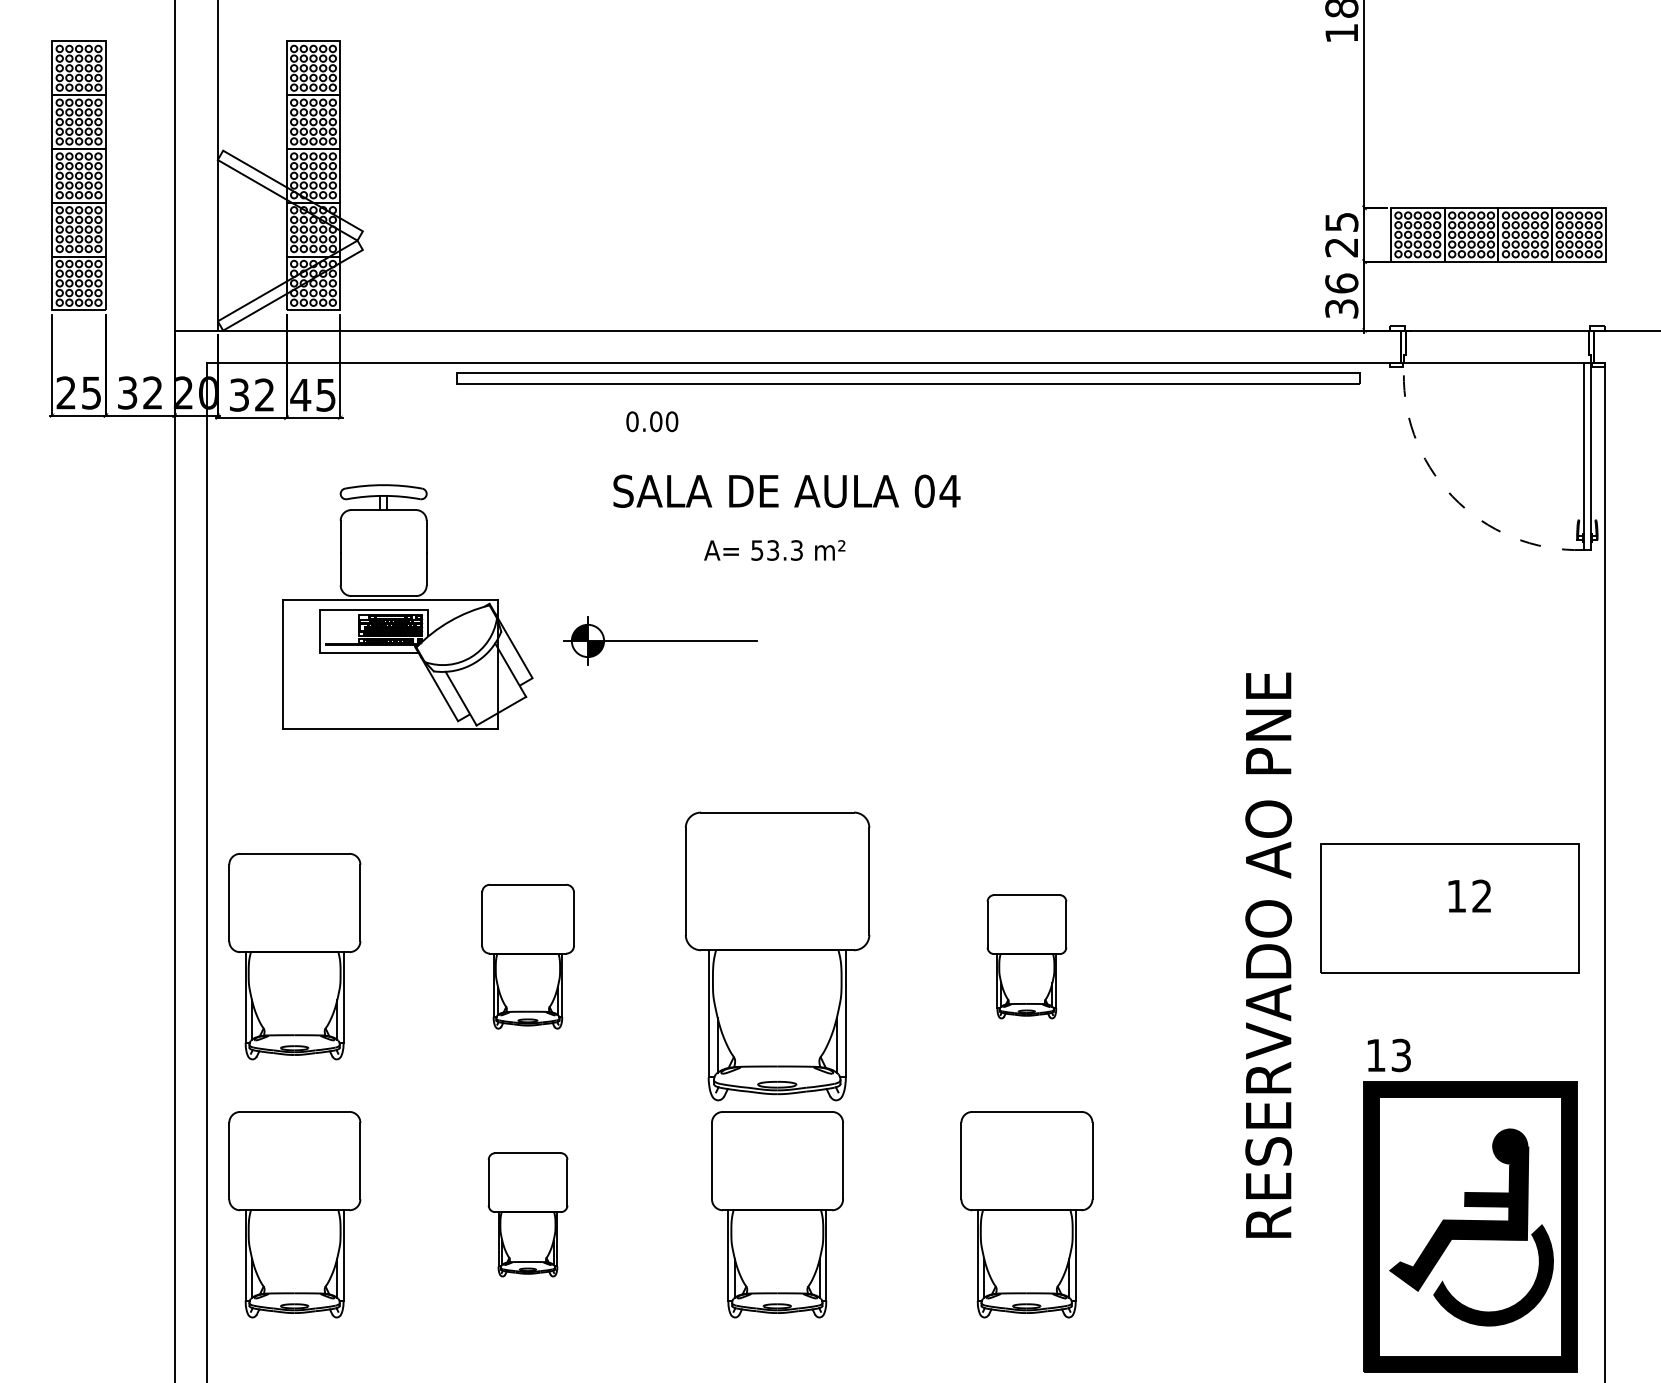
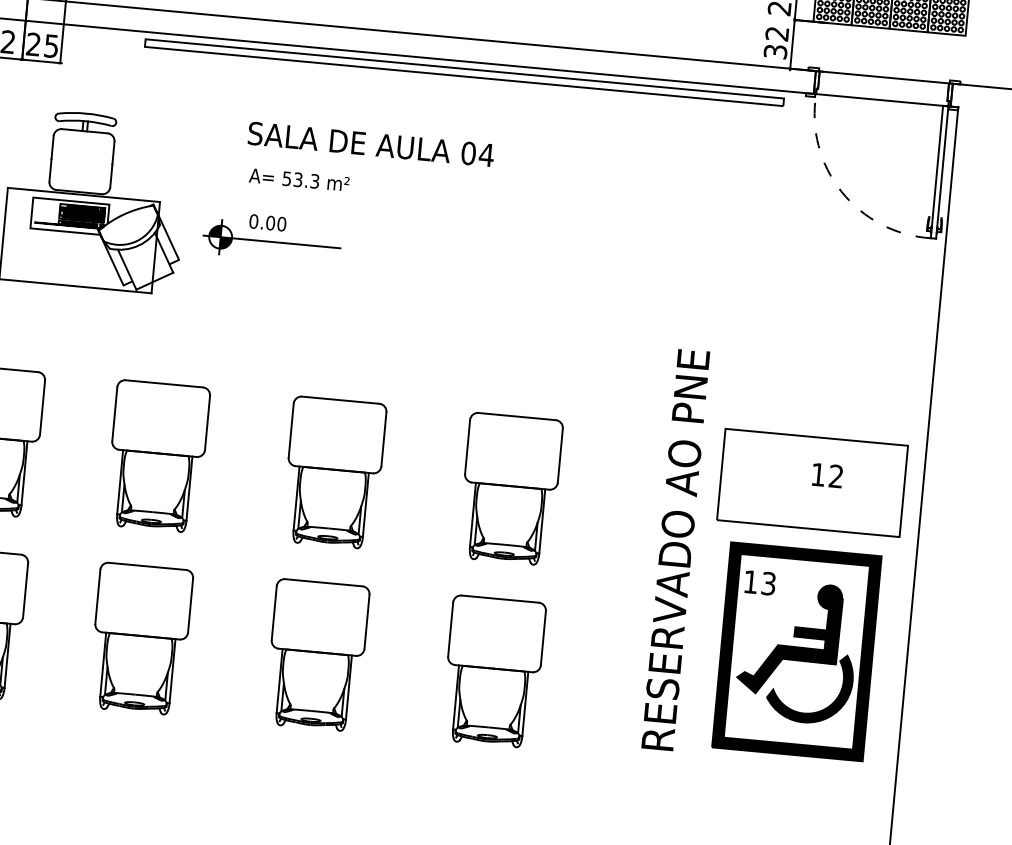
text: (1341, 283) -> (777, 33), 36 -> 32
text: (300, 394) -> (33, 44), 45 -> 25
text: (652, 421) -> (268, 222), moved
text: (774, 550) -> (299, 179), moved
text: (1268, 954) -> (675, 549), moved
part: (527, 956) -> (157, 456), size x1.43
part: (777, 956) -> (334, 472), size x0.71
part: (1026, 956) -> (510, 489), size x1.67
part: (527, 1214) -> (140, 638), size x1.67
part: (1470, 1226) -> (796, 651), moved

